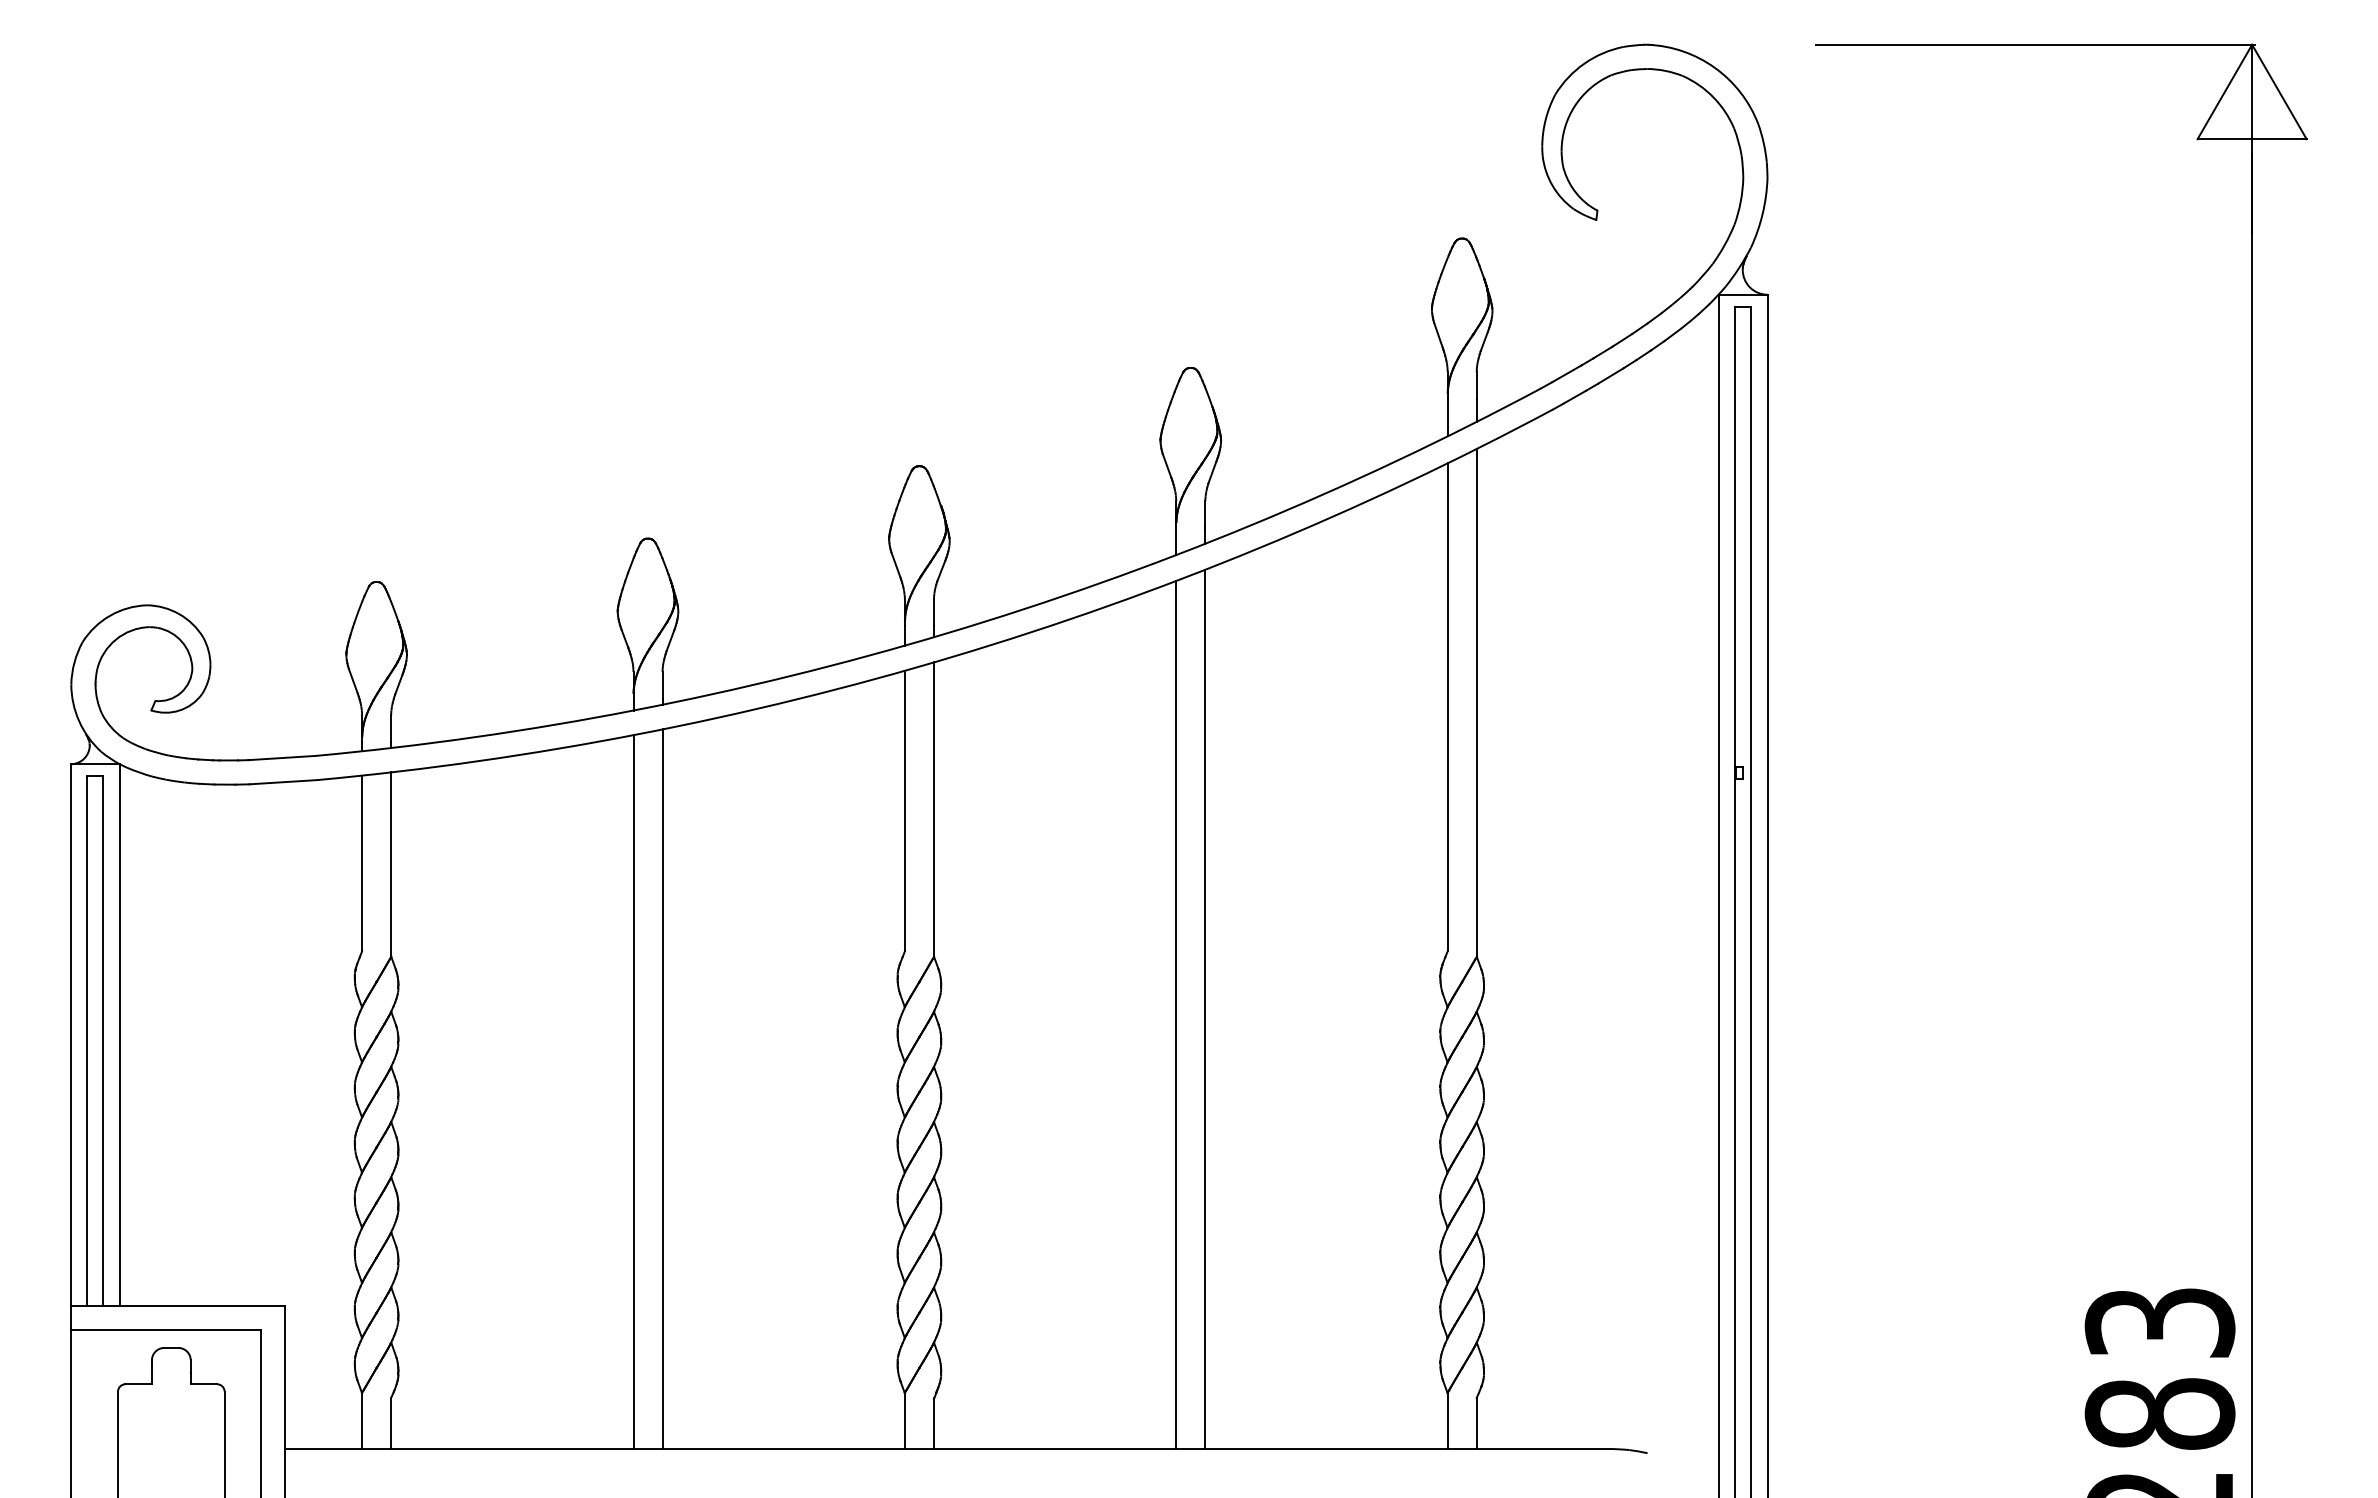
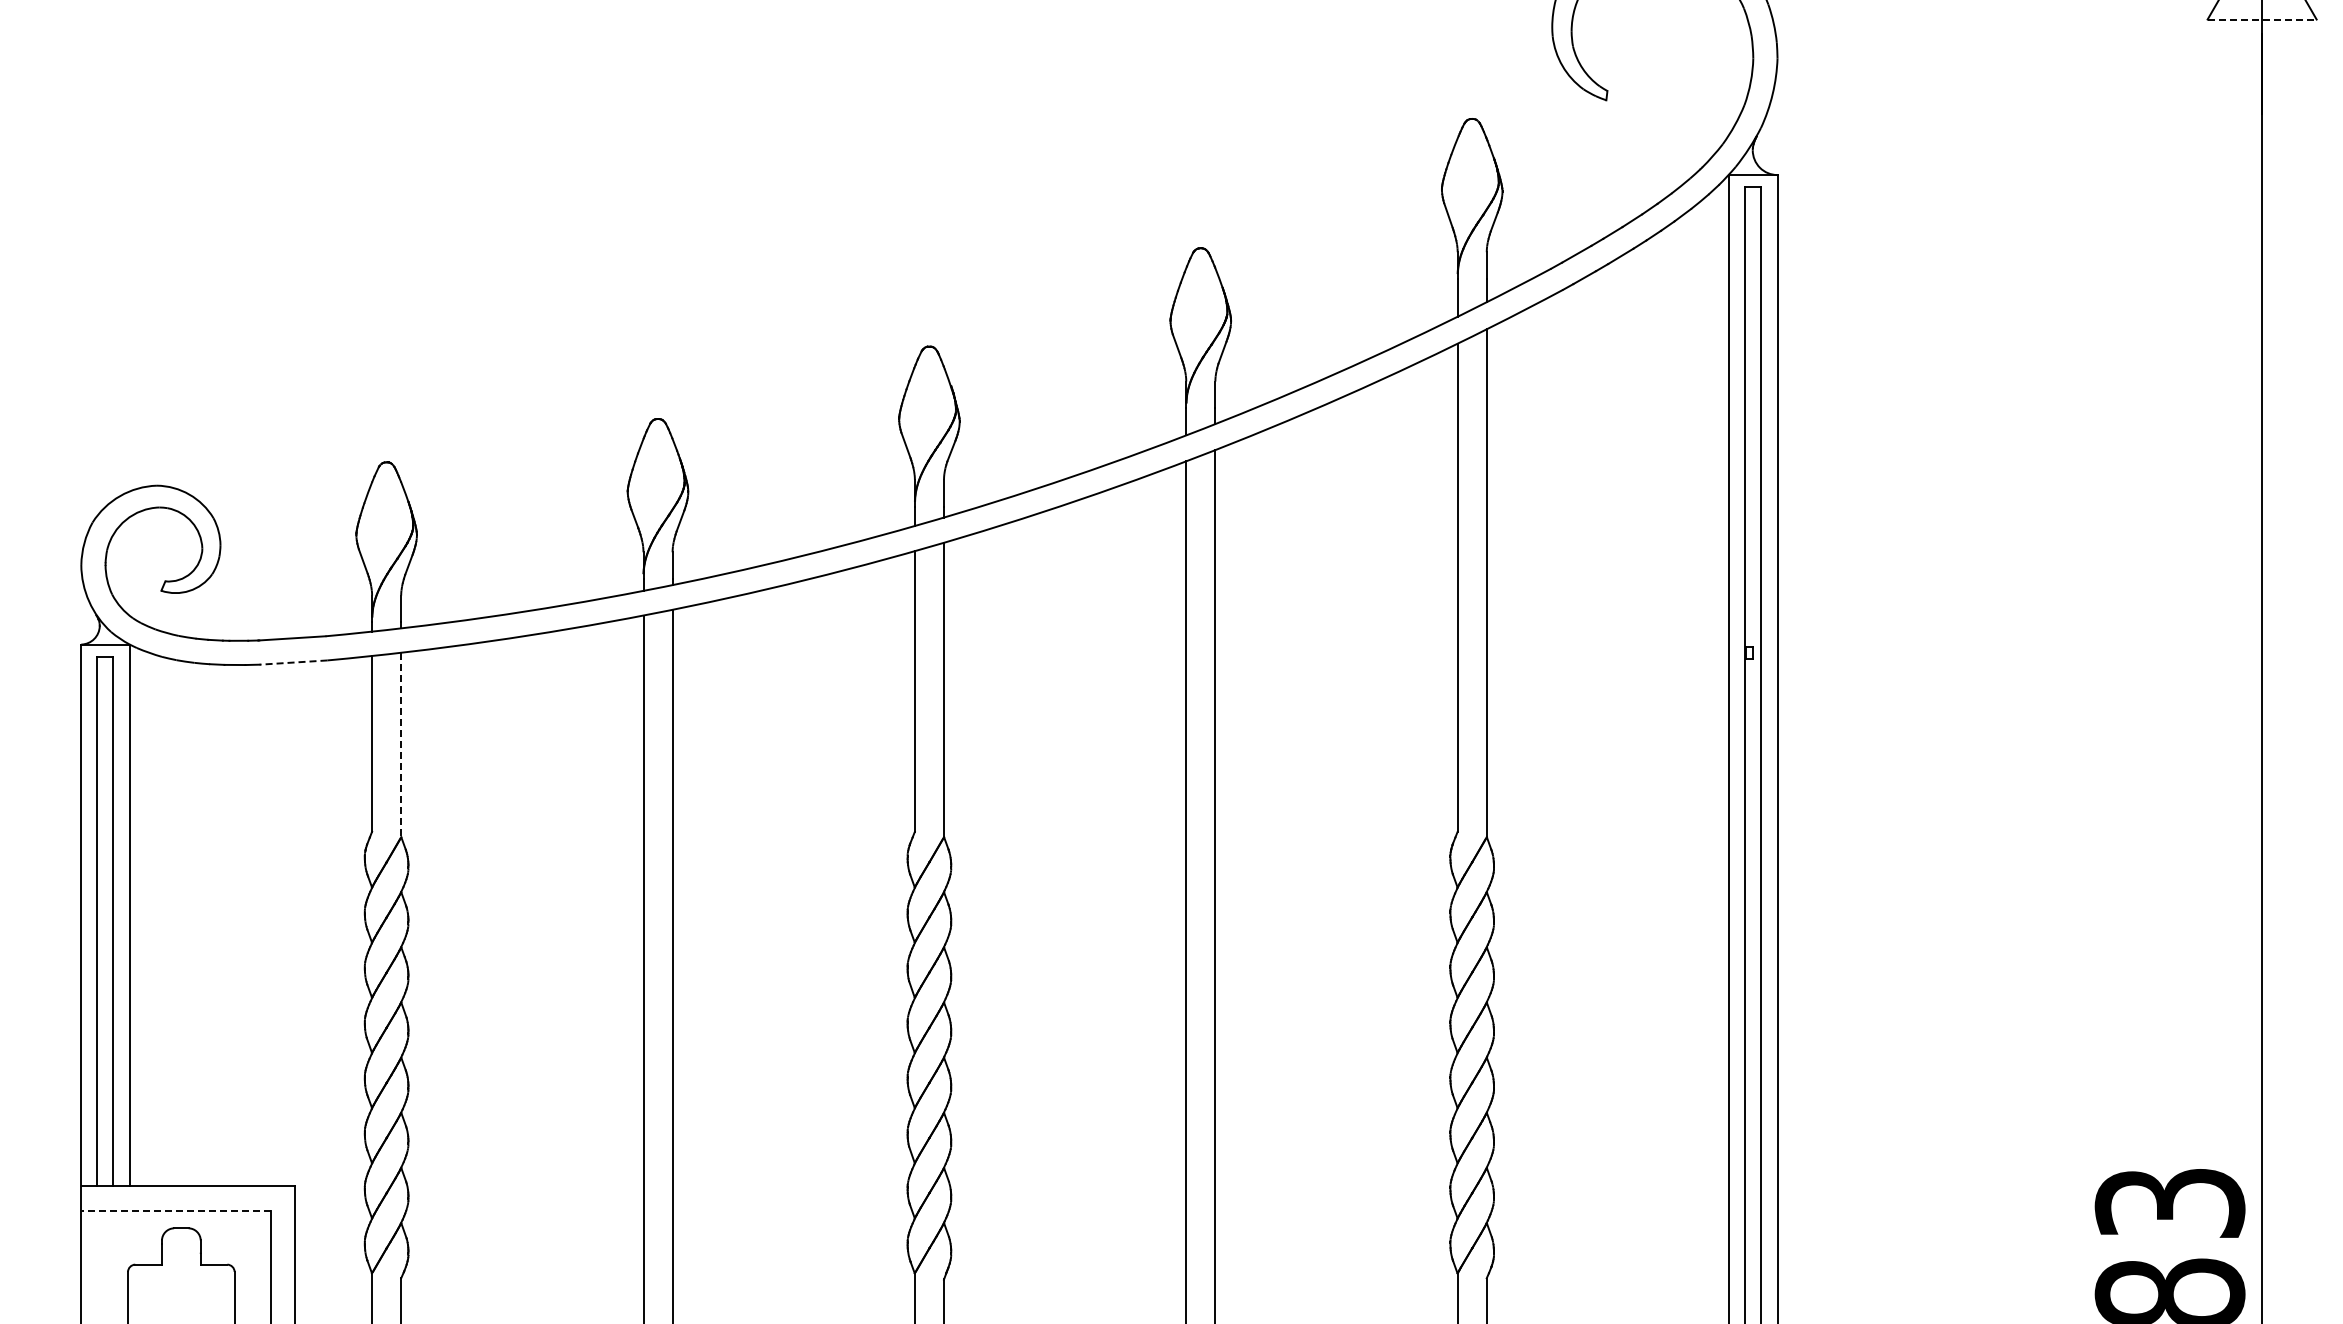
line: (2252, 139) -> (2262, 19), solid -> dashed
line: (283, 782) -> (293, 662), solid -> dashed
line: (391, 865) -> (401, 745), solid -> dashed
line: (166, 1330) -> (176, 1210), solid -> dashed

